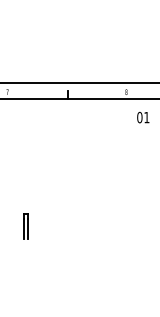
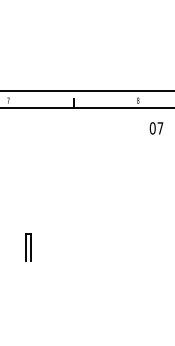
text: (146, 117) -> (160, 128), 01 -> 07

